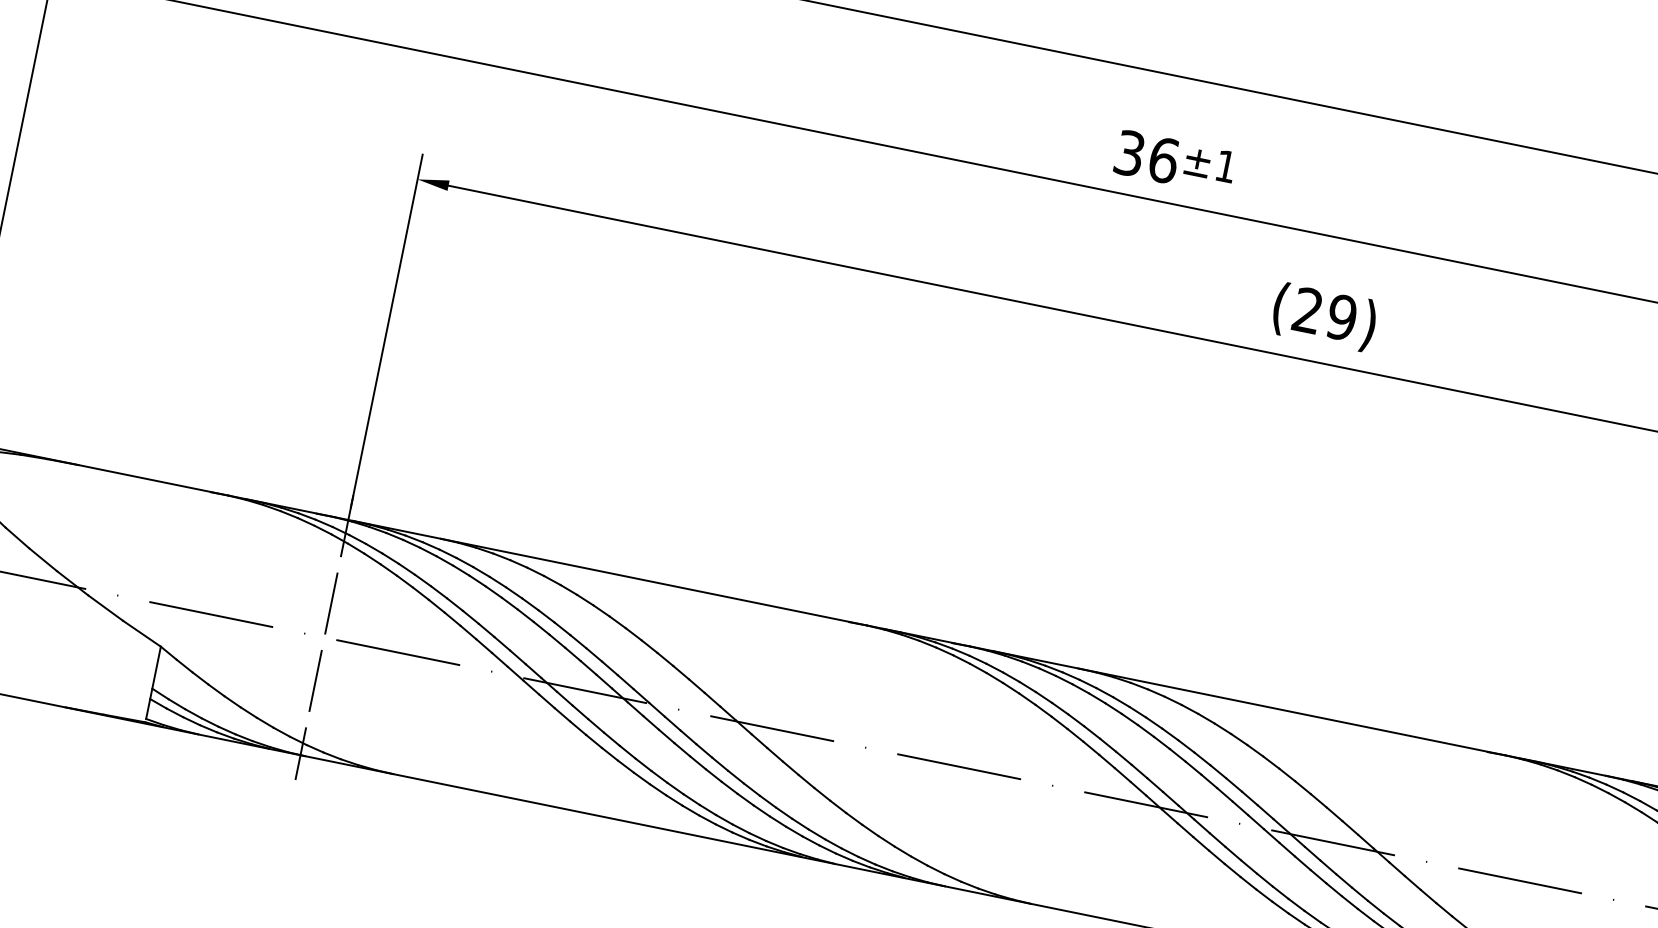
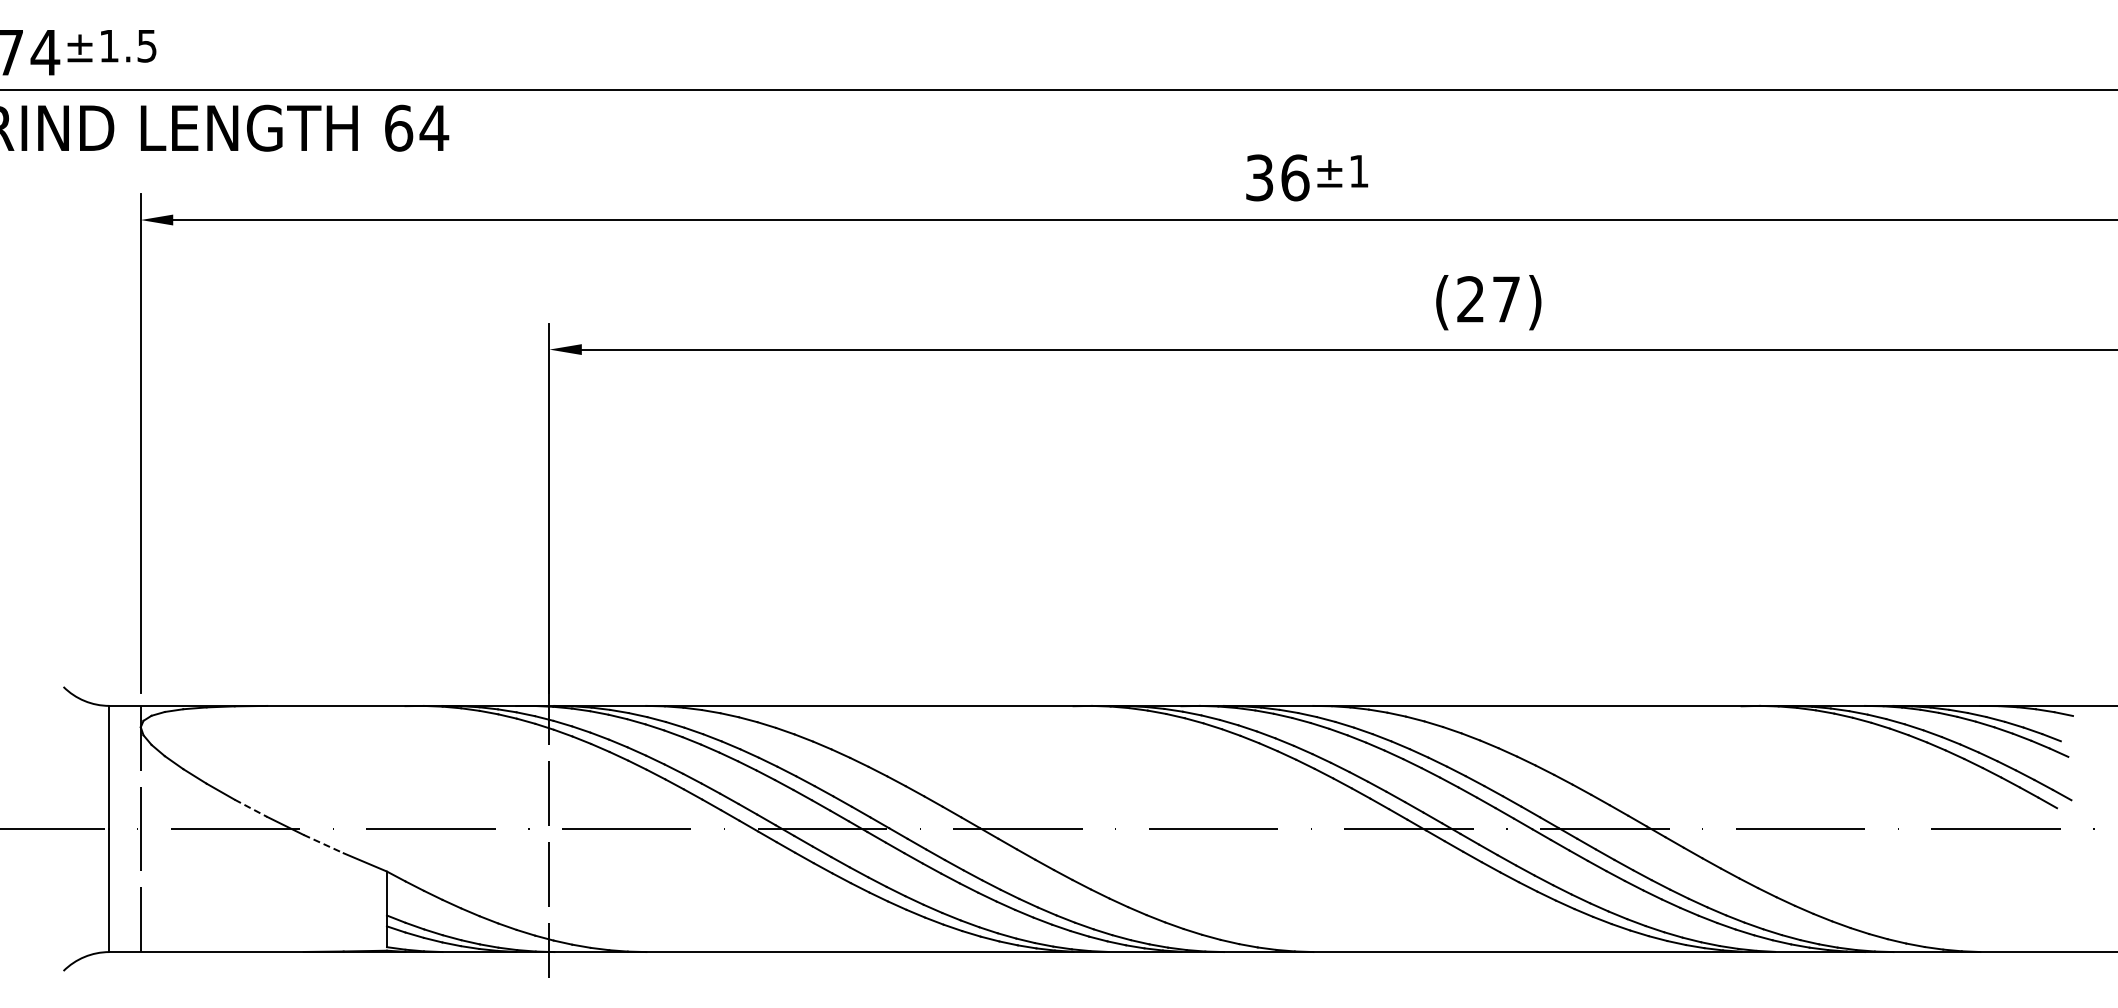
text: (1342, 317) -> (1506, 299), (29) -> (27)
line: (43, 560) -> (251, 808), solid -> dashed
line: (106, 608) -> (324, 844), solid -> dashed

